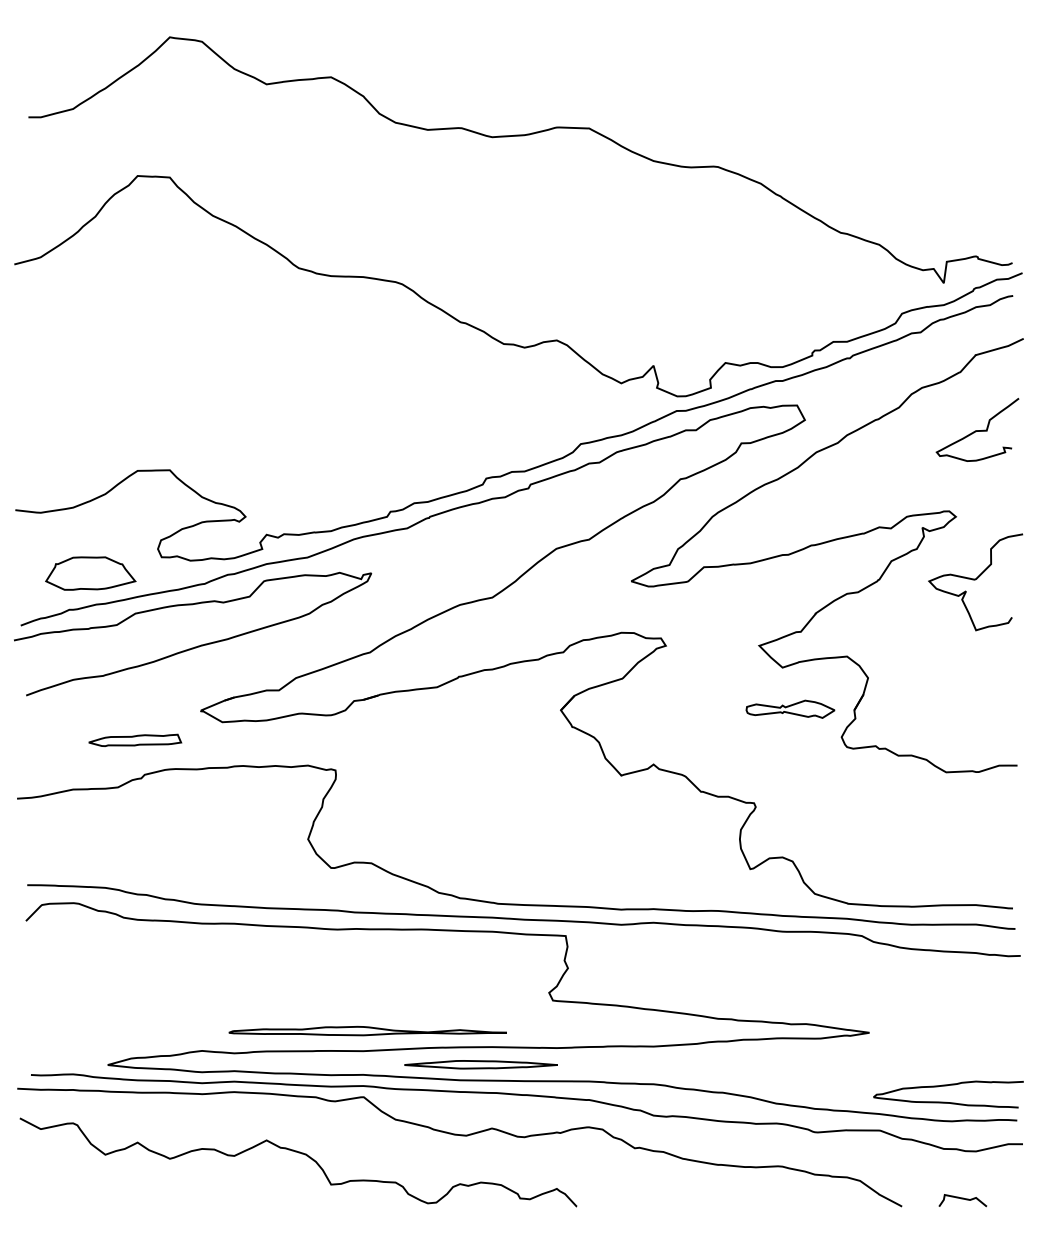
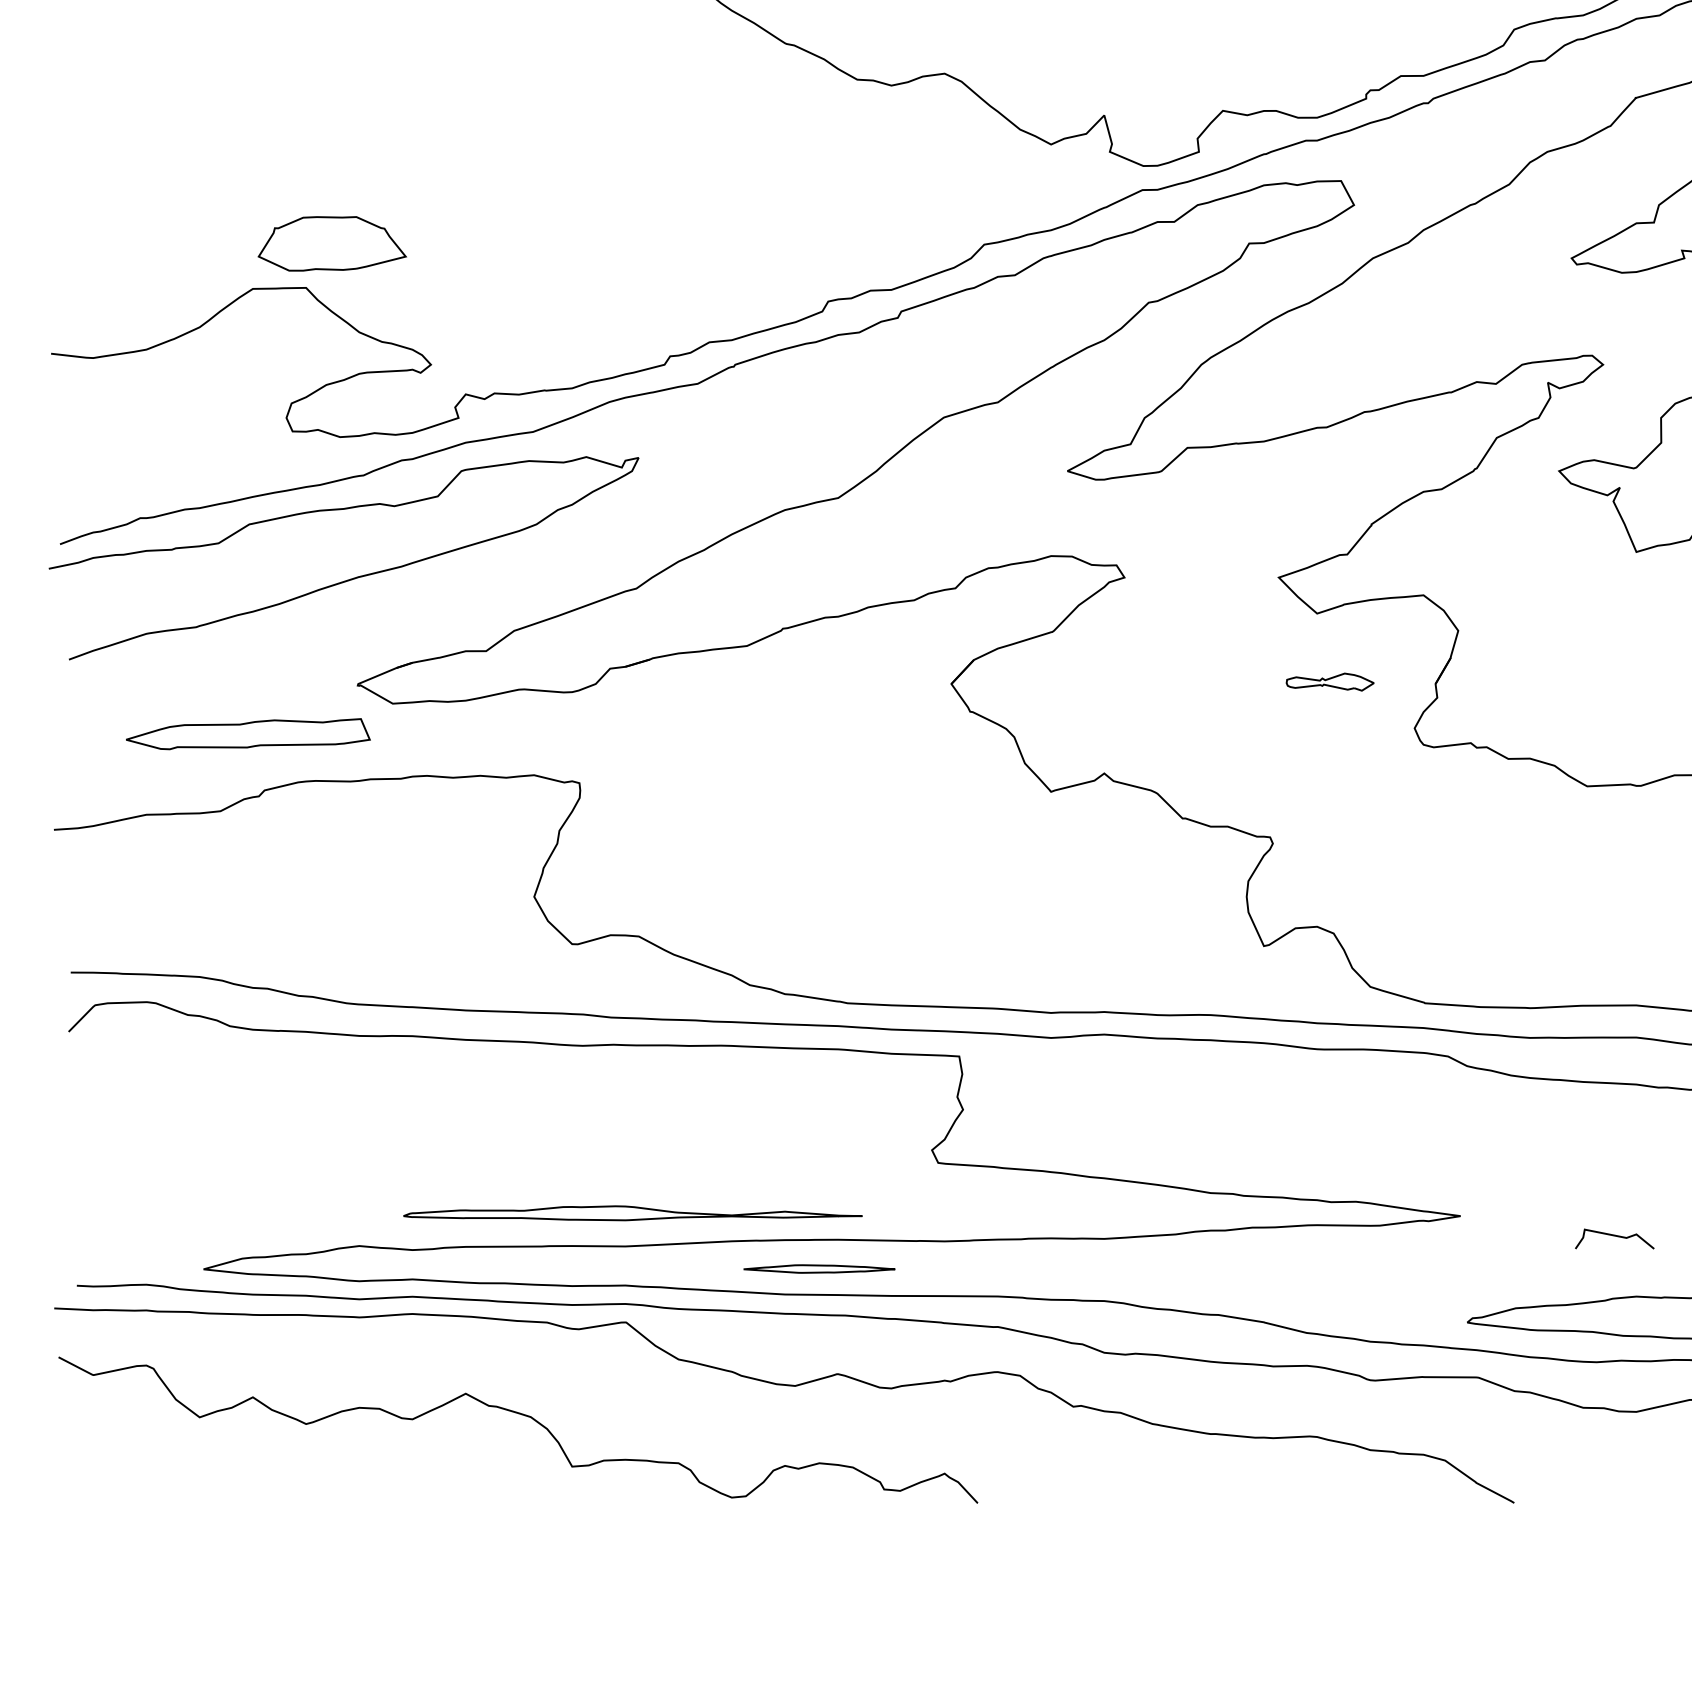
part: (90, 573) -> (331, 243), moved
part: (790, 708) -> (1330, 681), size x0.6
part: (135, 739) -> (249, 732), size x1.6
part: (480, 1064) -> (818, 1268), size x0.6
curve: (962, 1199) -> (1614, 1237), moved

